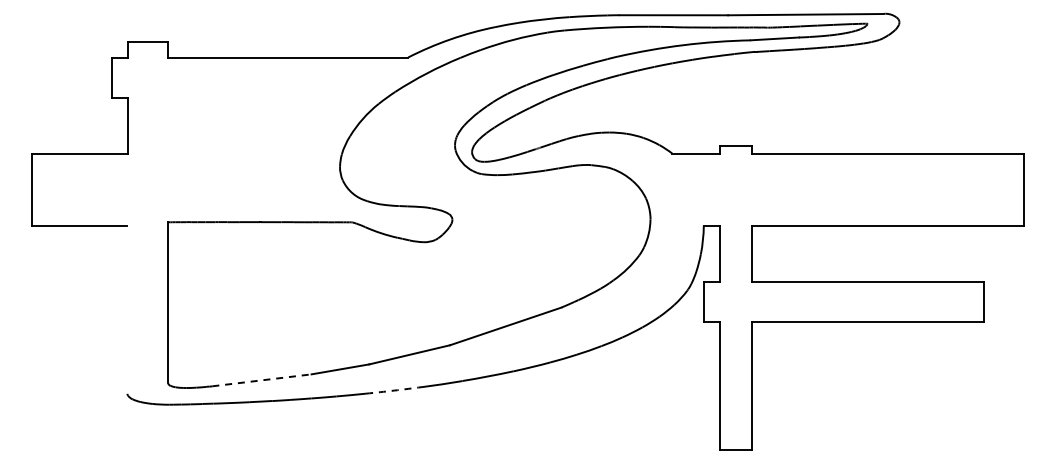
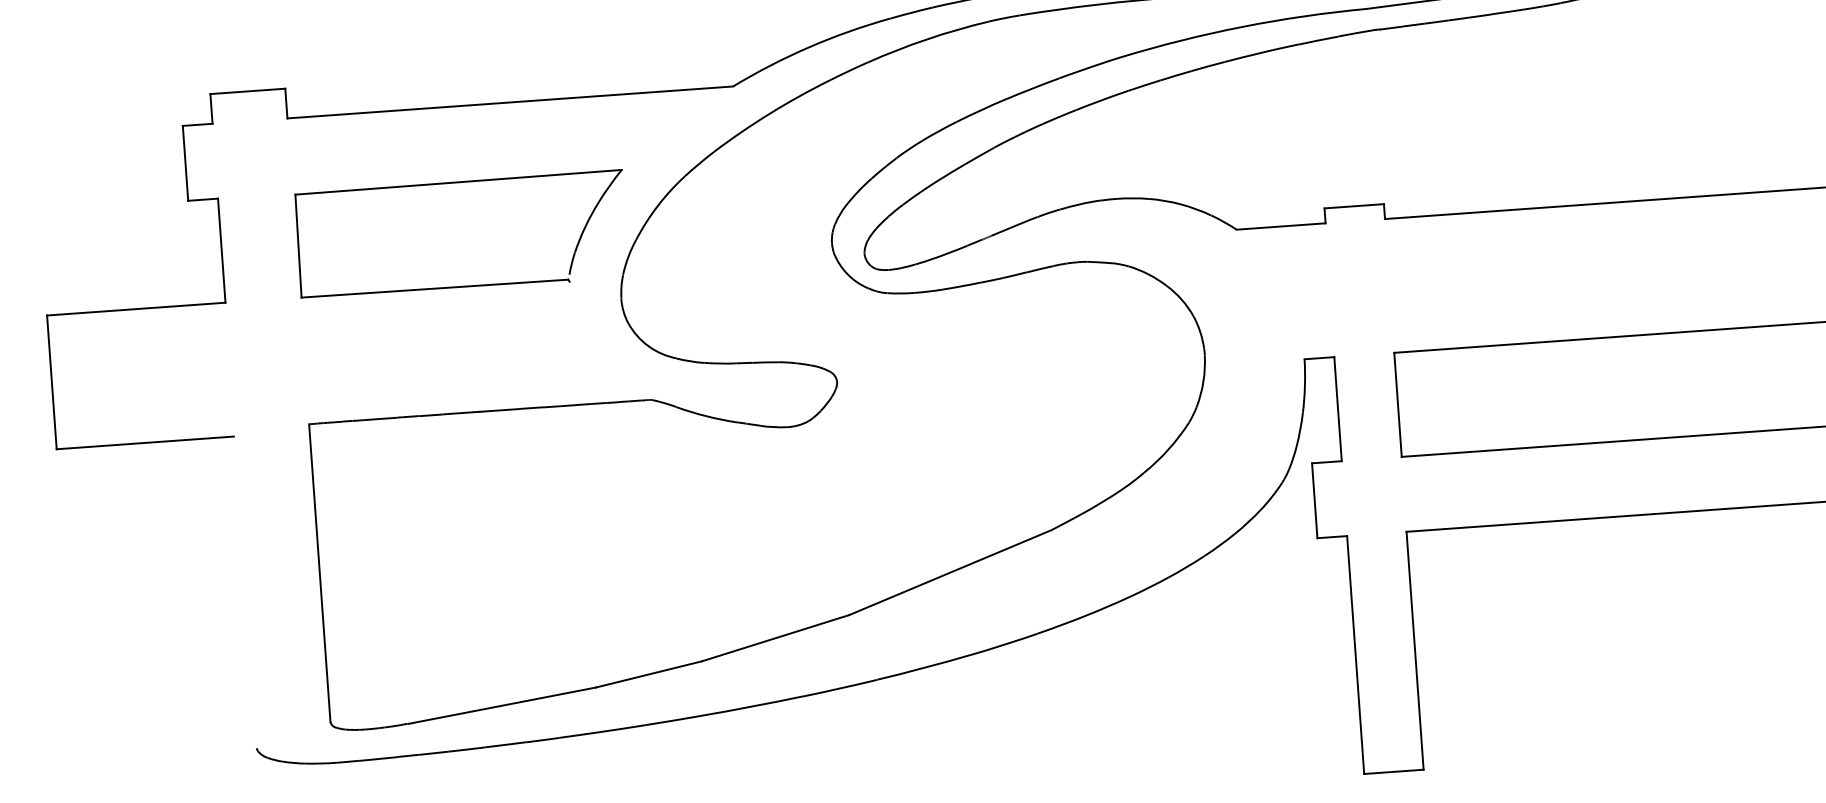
part: (256, 126) -> (460, 234), added
line: (261, 380) -> (503, 705), dashed -> solid
arc: (394, 390) -> (752, 706), dashed -> solid

